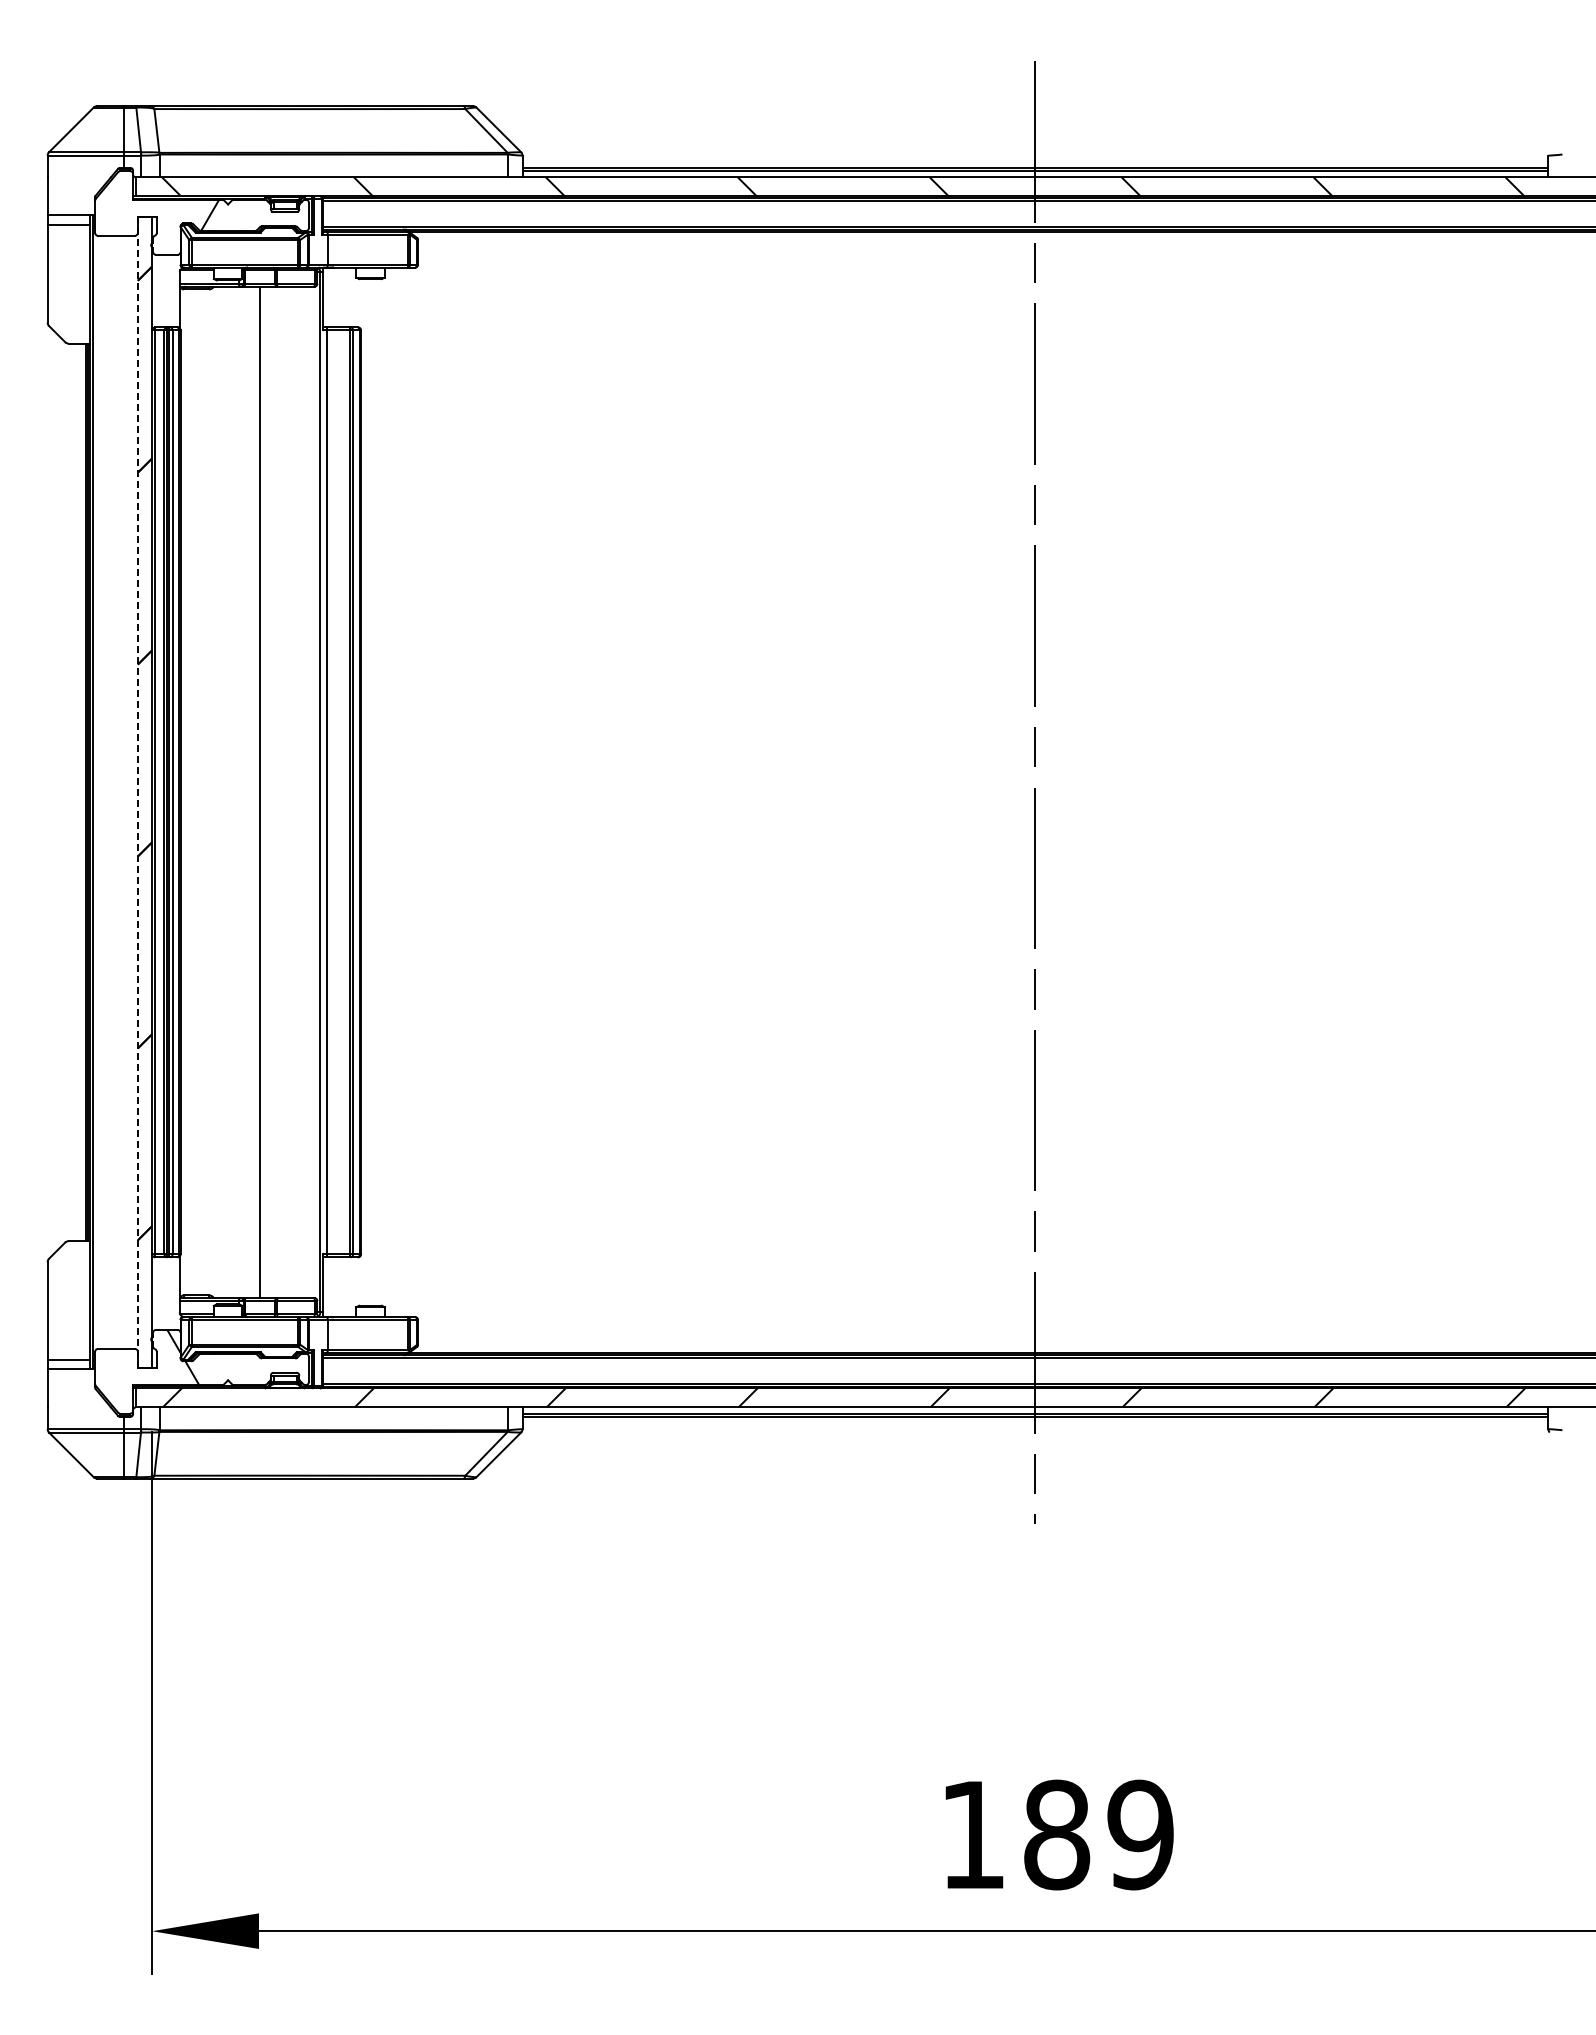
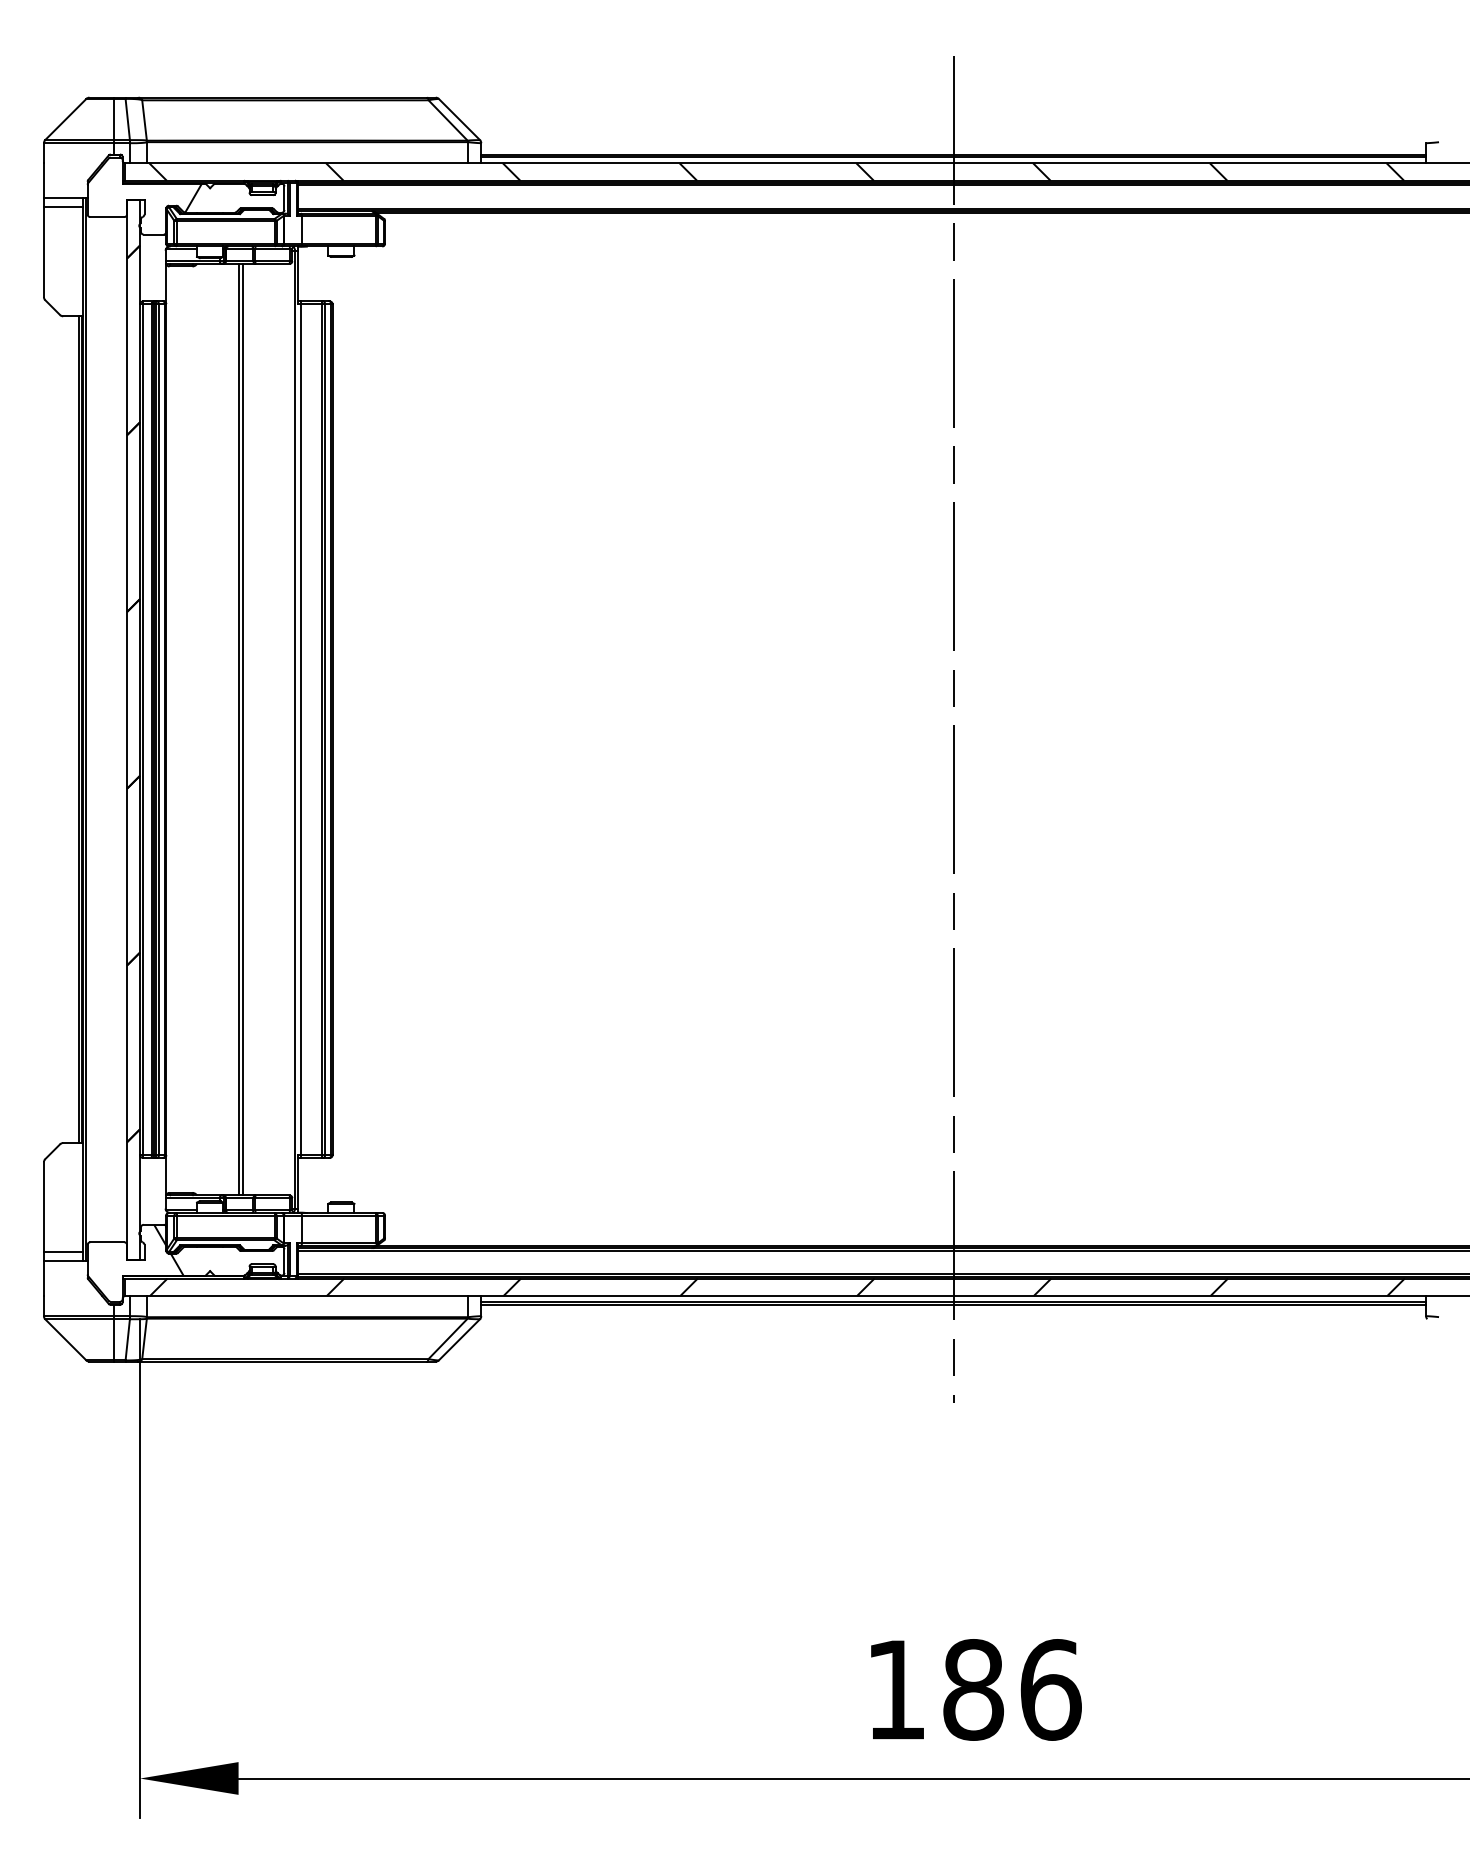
line: (137, 792) -> (126, 729), dashed -> solid
line: (263, 792) -> (242, 729), added
text: (1140, 1834) -> (1050, 1689), 189 -> 186

